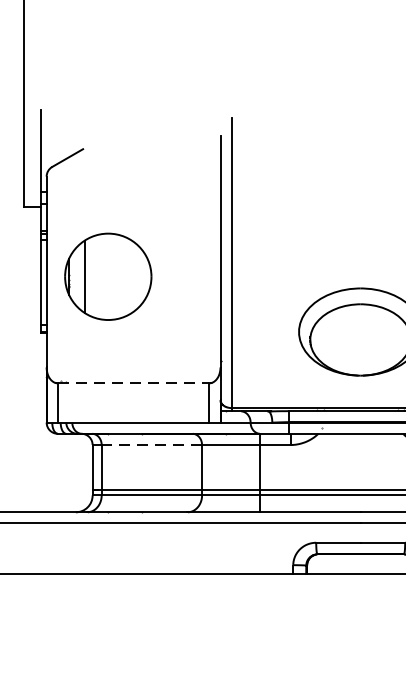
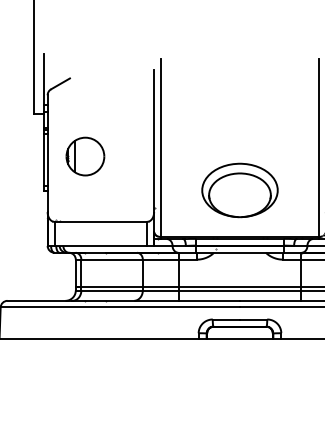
part: (108, 276) -> (85, 156), size x0.71
line: (134, 382) -> (101, 221), dashed -> solid
line: (152, 444) -> (112, 259), dashed -> solid

